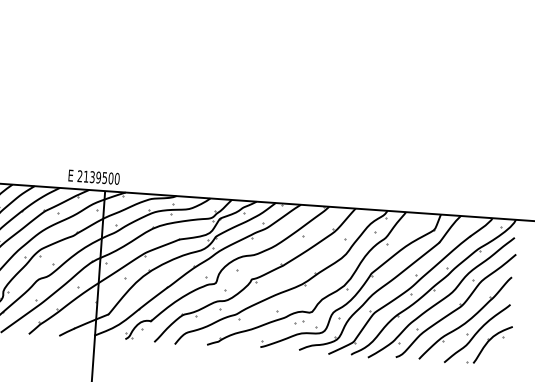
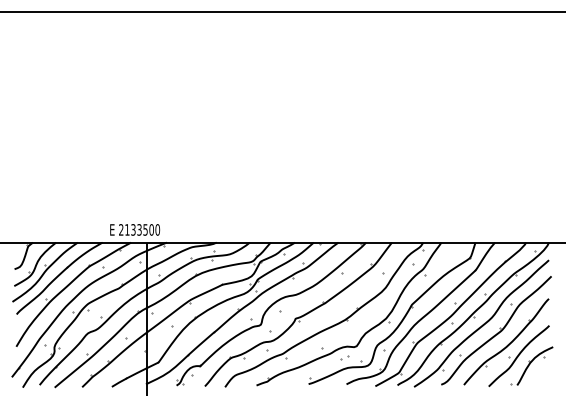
text: (98, 177) -> (139, 229), 2139500 -> 2133500

